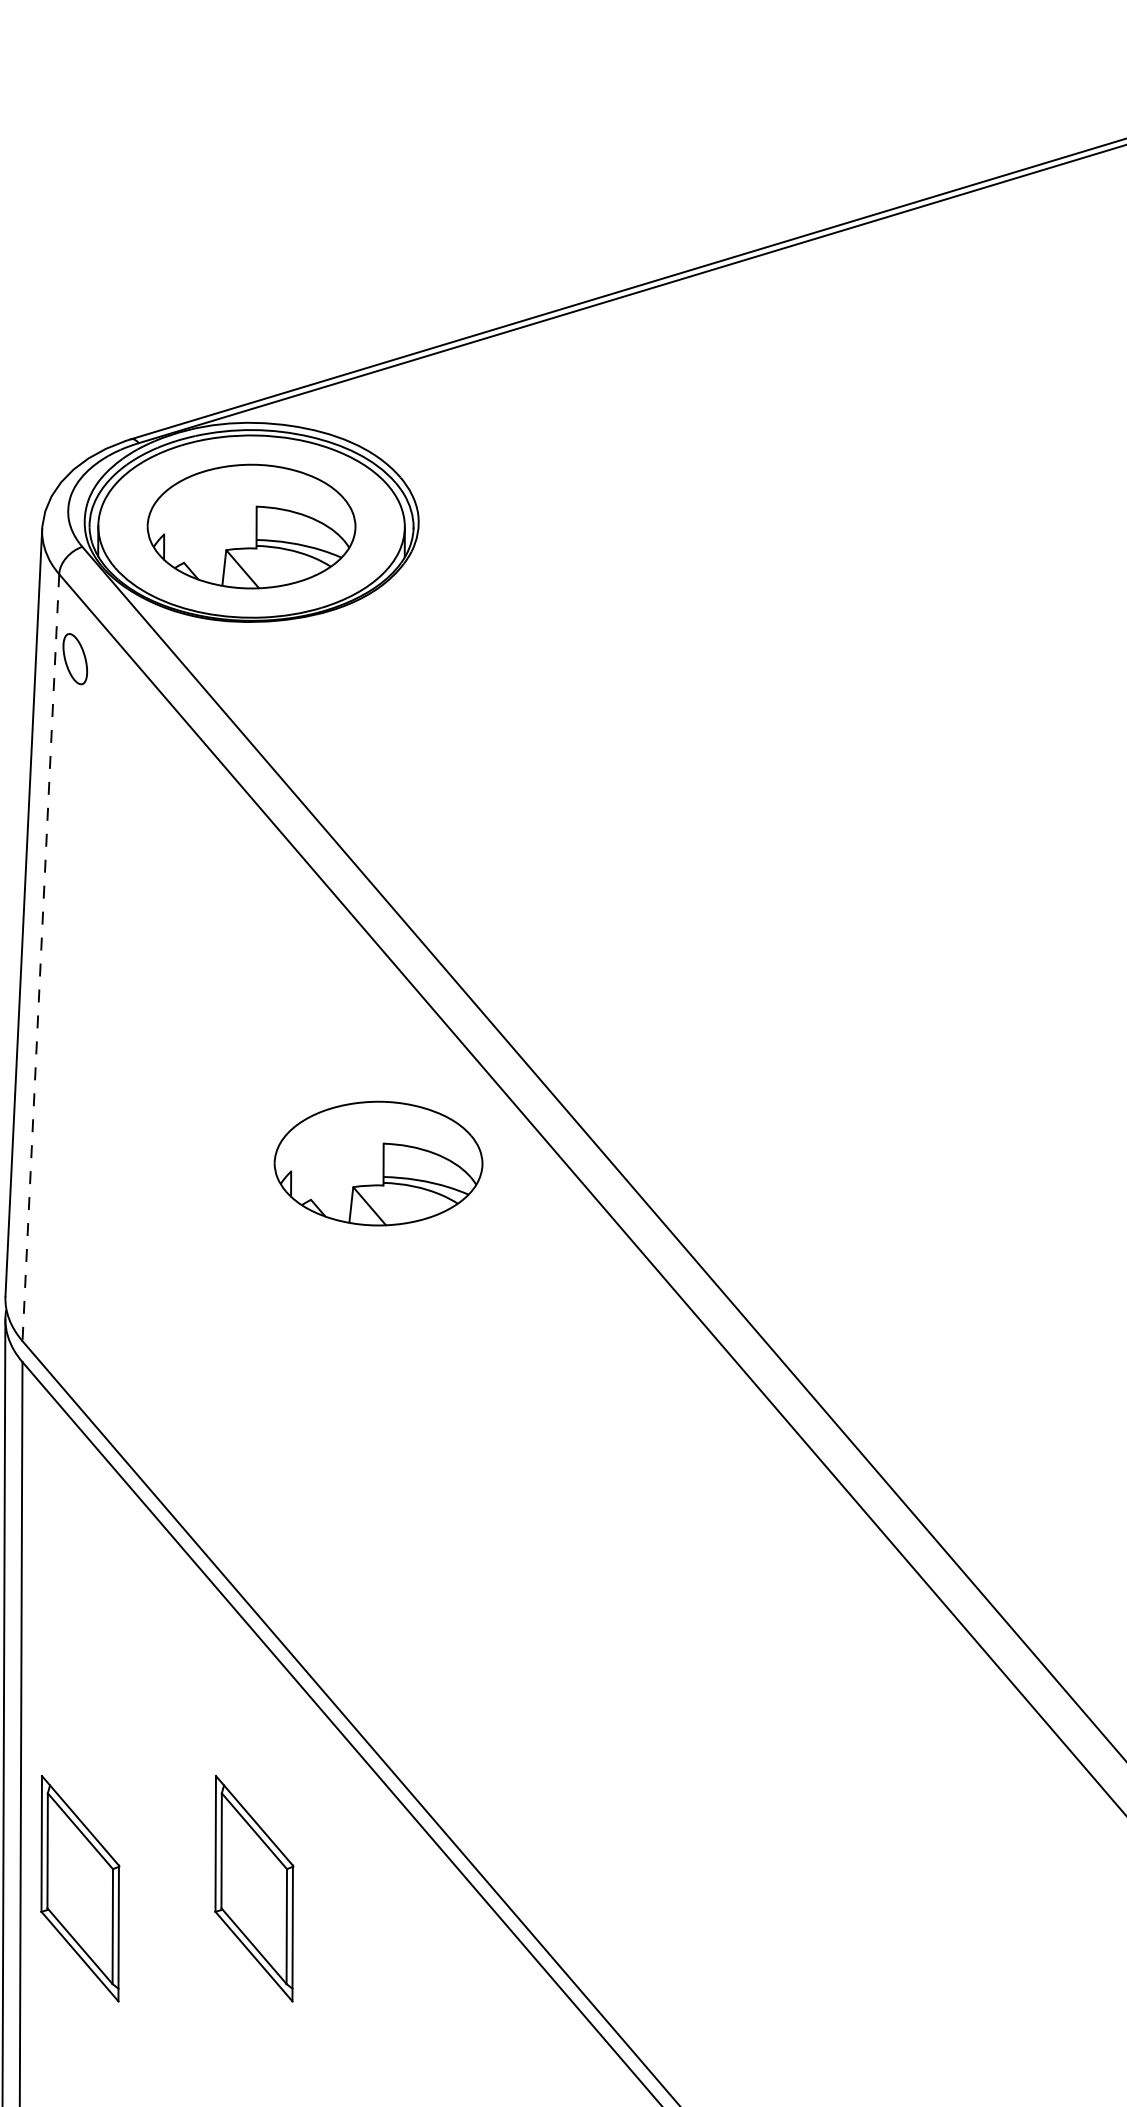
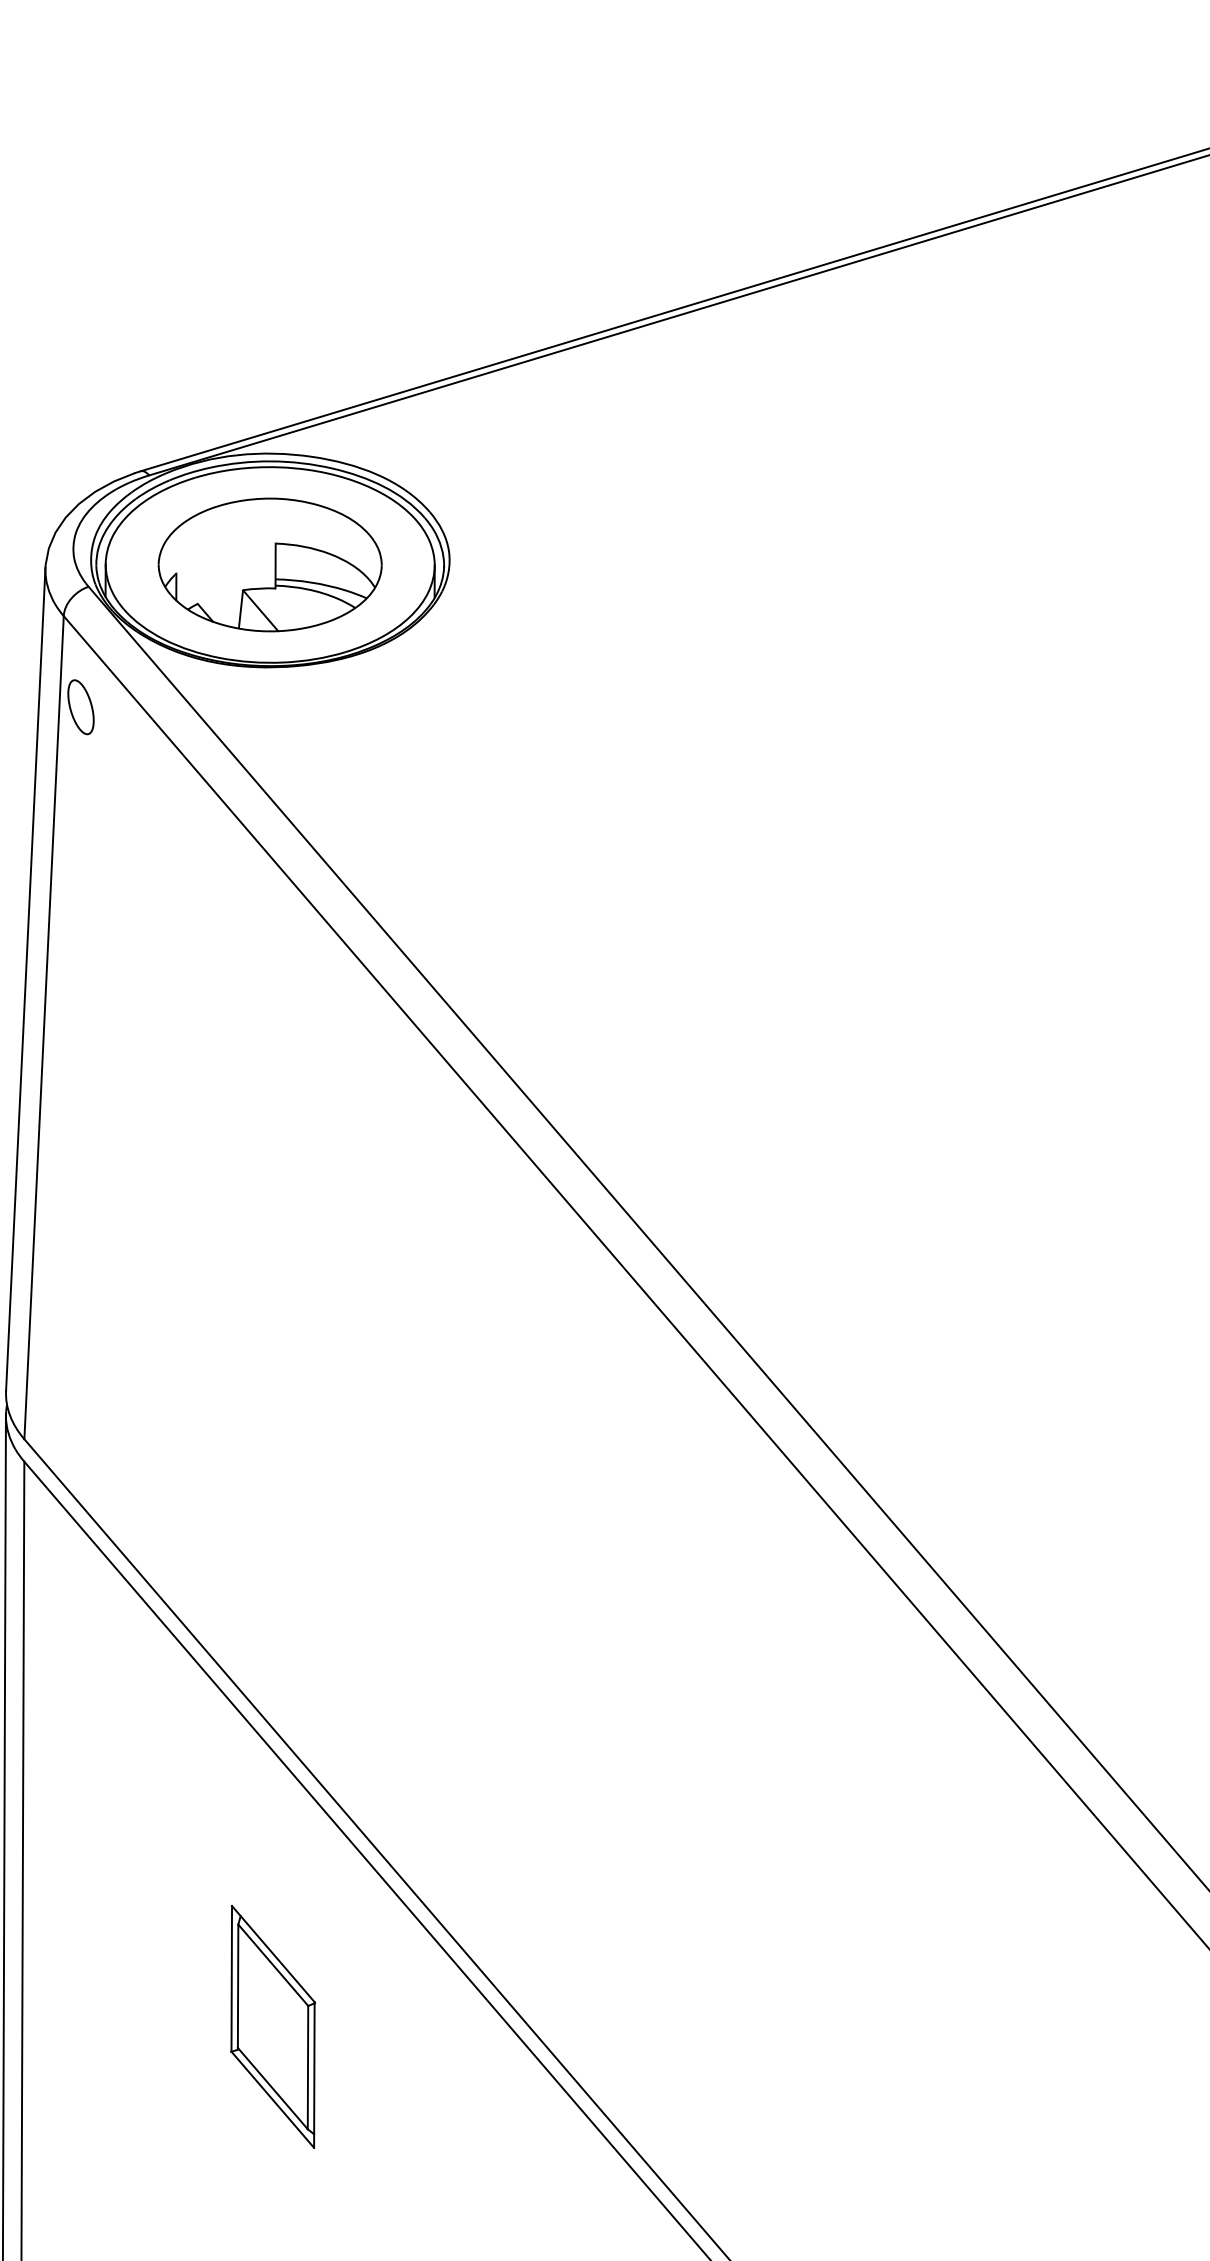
line: (40, 957) -> (43, 1027), dashed -> solid
part: (378, 1163) -> (406, 1248), removed
part: (80, 1888) -> (86, 2026), removed

